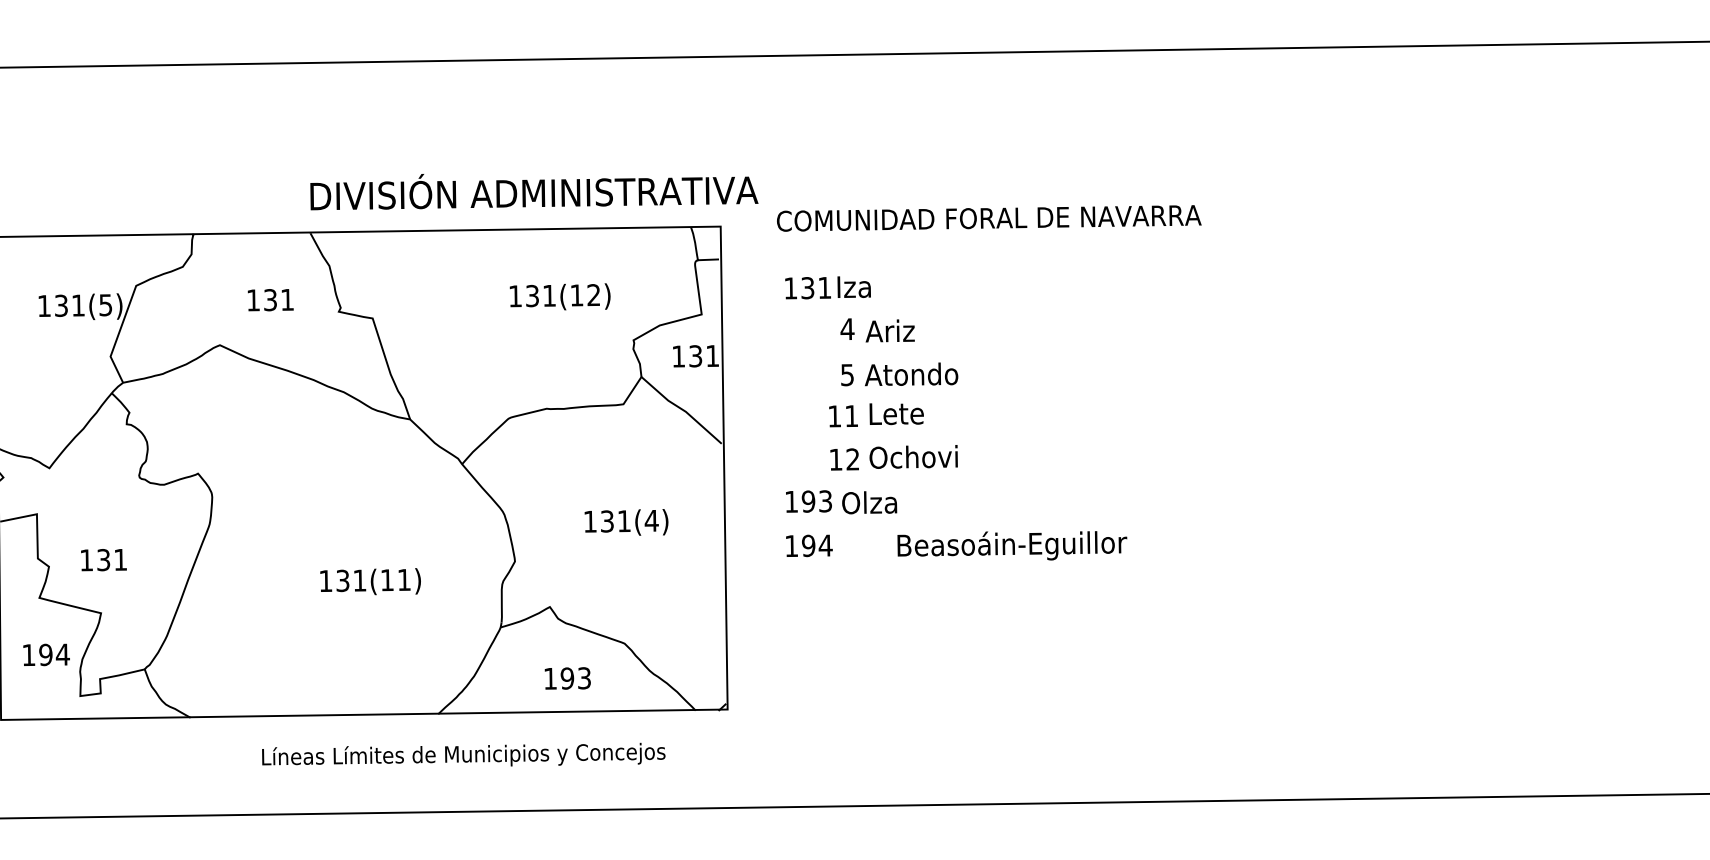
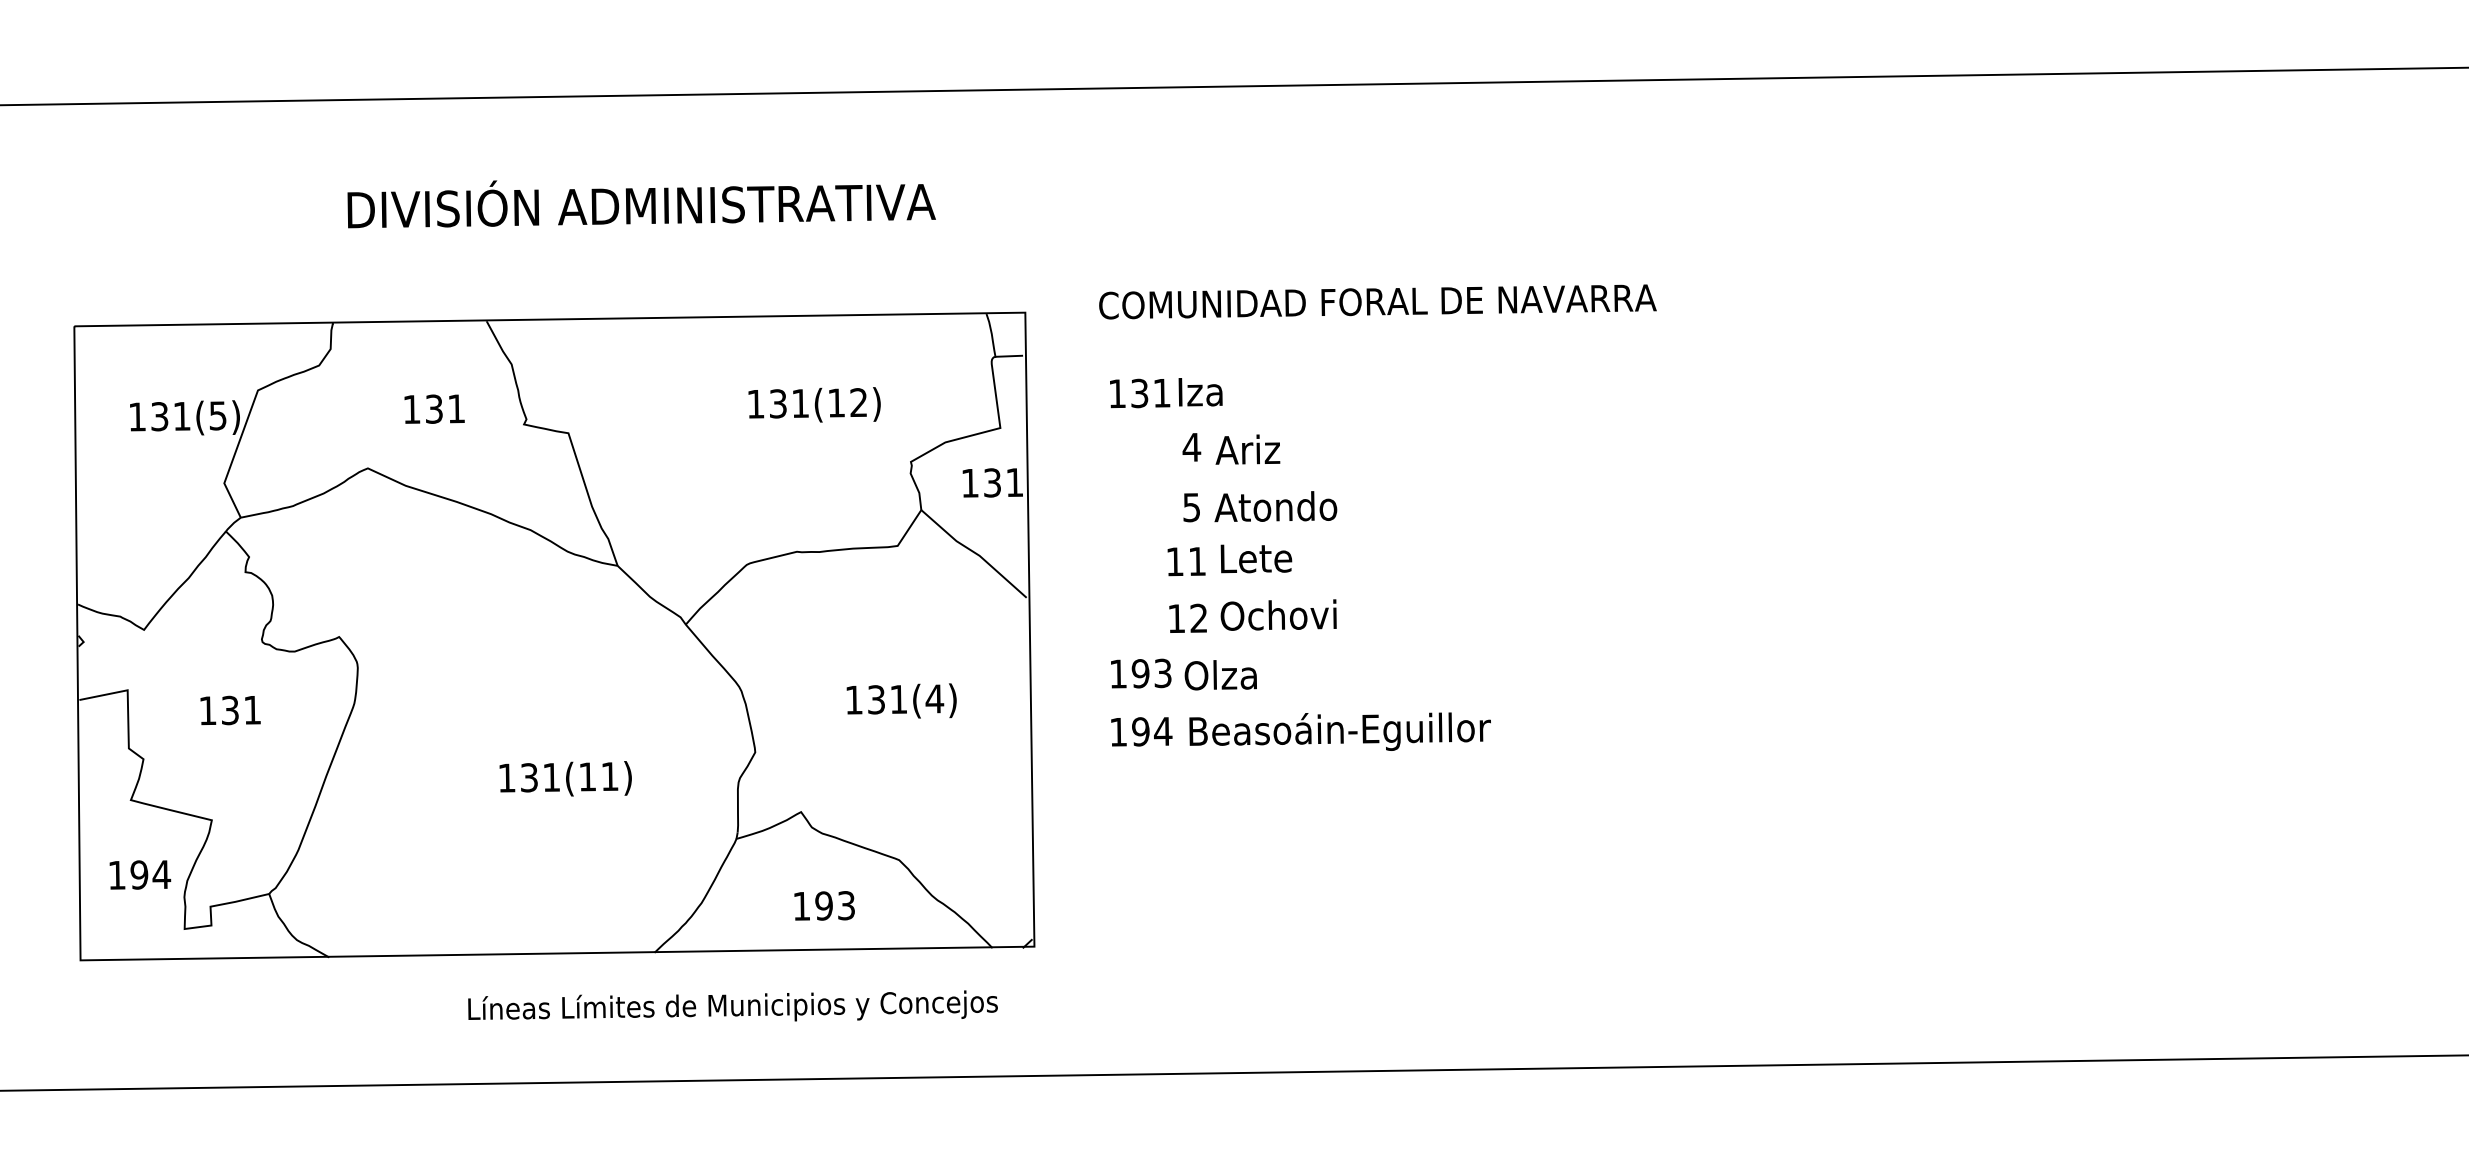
text: (534, 192) -> (641, 204), moved
text: (1011, 545) -> (1339, 731), moved
text: (103, 560) -> (230, 710), moved
text: (463, 754) -> (732, 1005), moved

